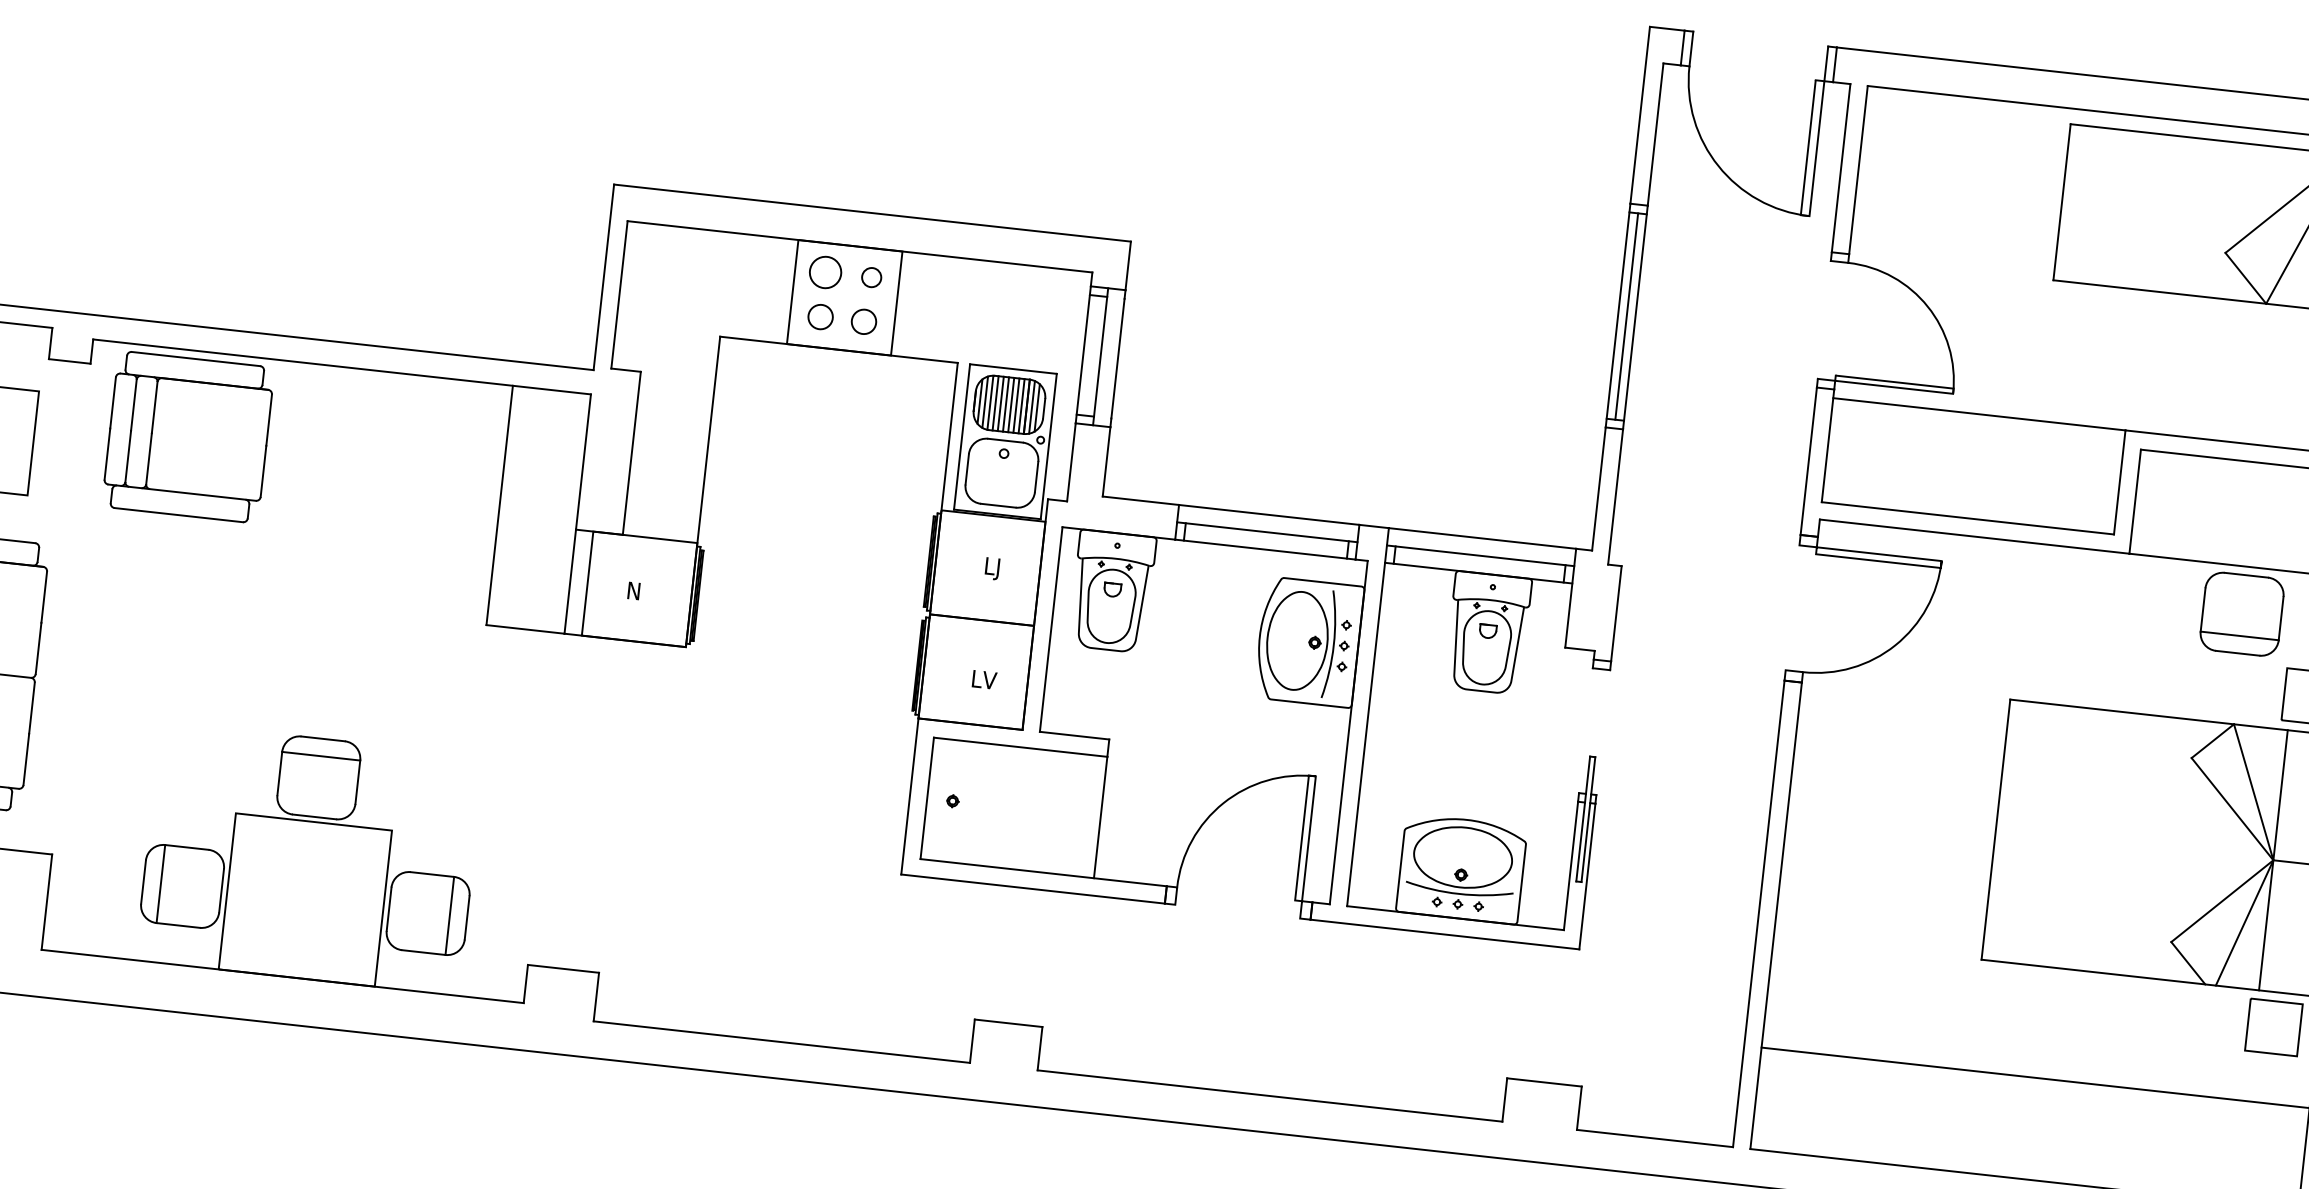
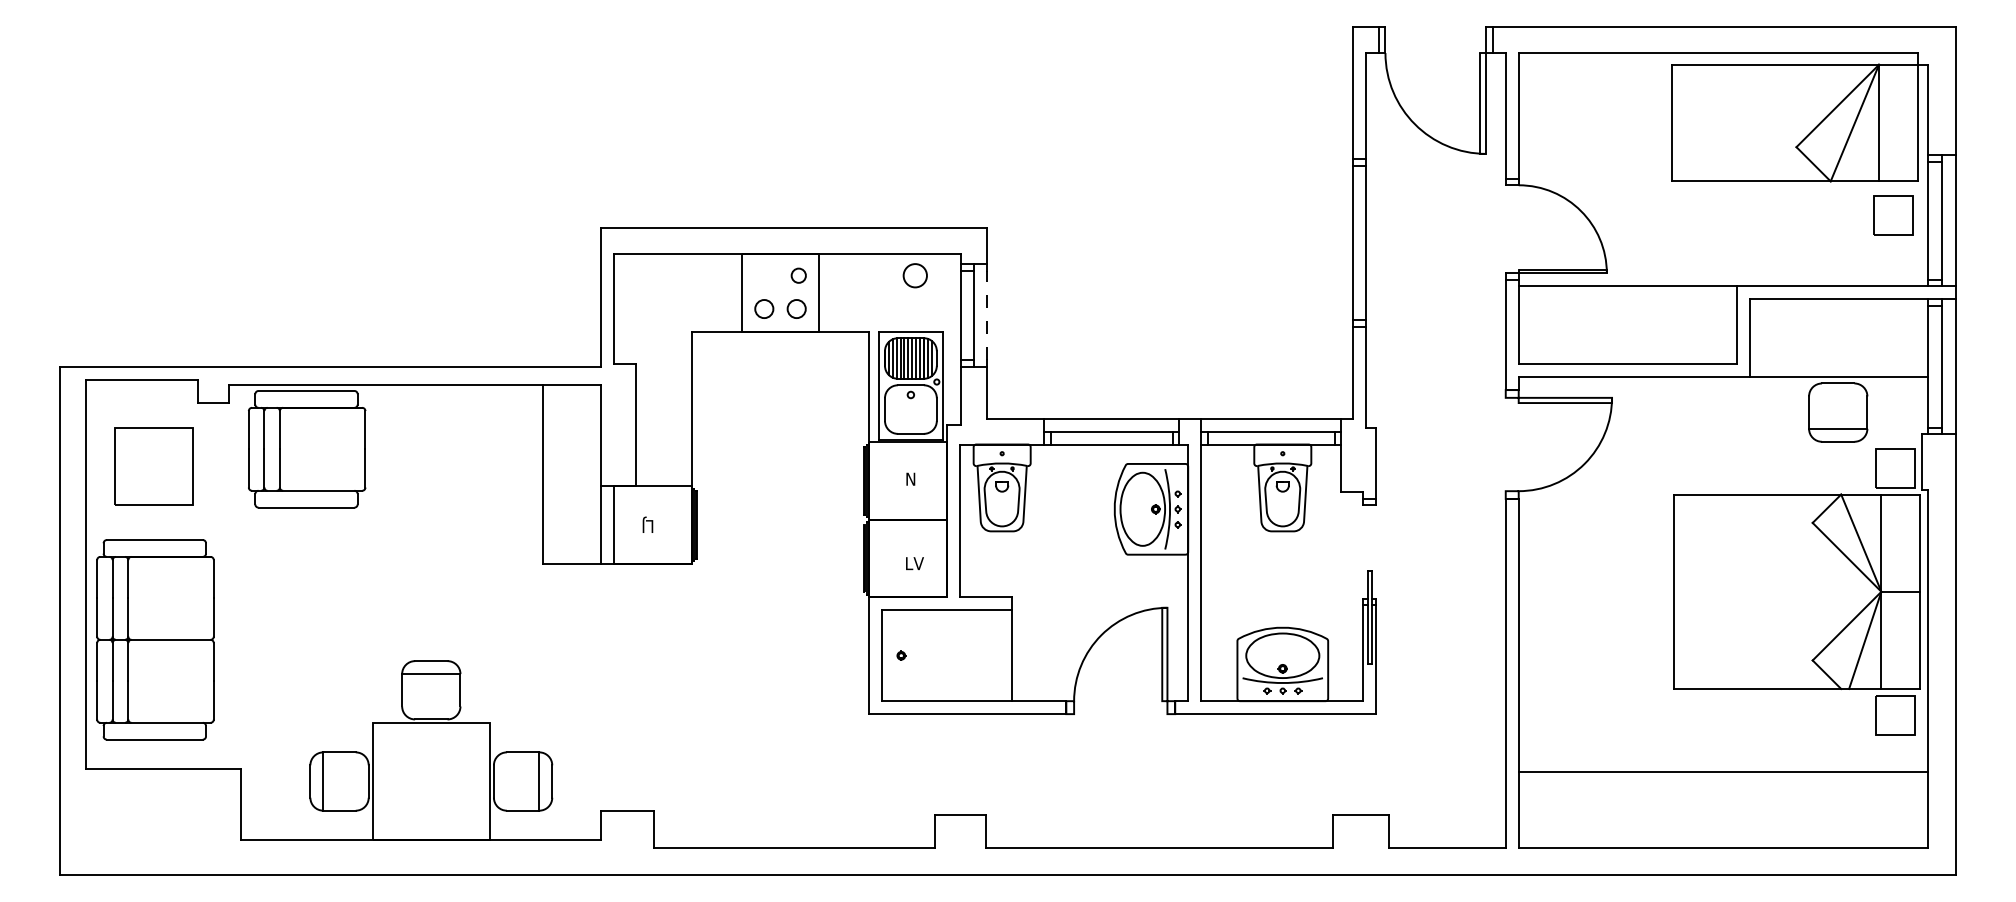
circle: (824, 272) -> (914, 275), moved
line: (1626, 315) -> (1359, 242), removed
line: (1118, 358) -> (987, 315), solid -> dashed
text: (993, 568) -> (912, 480), LJ -> N
text: (631, 587) -> (646, 524), N -> LJ

